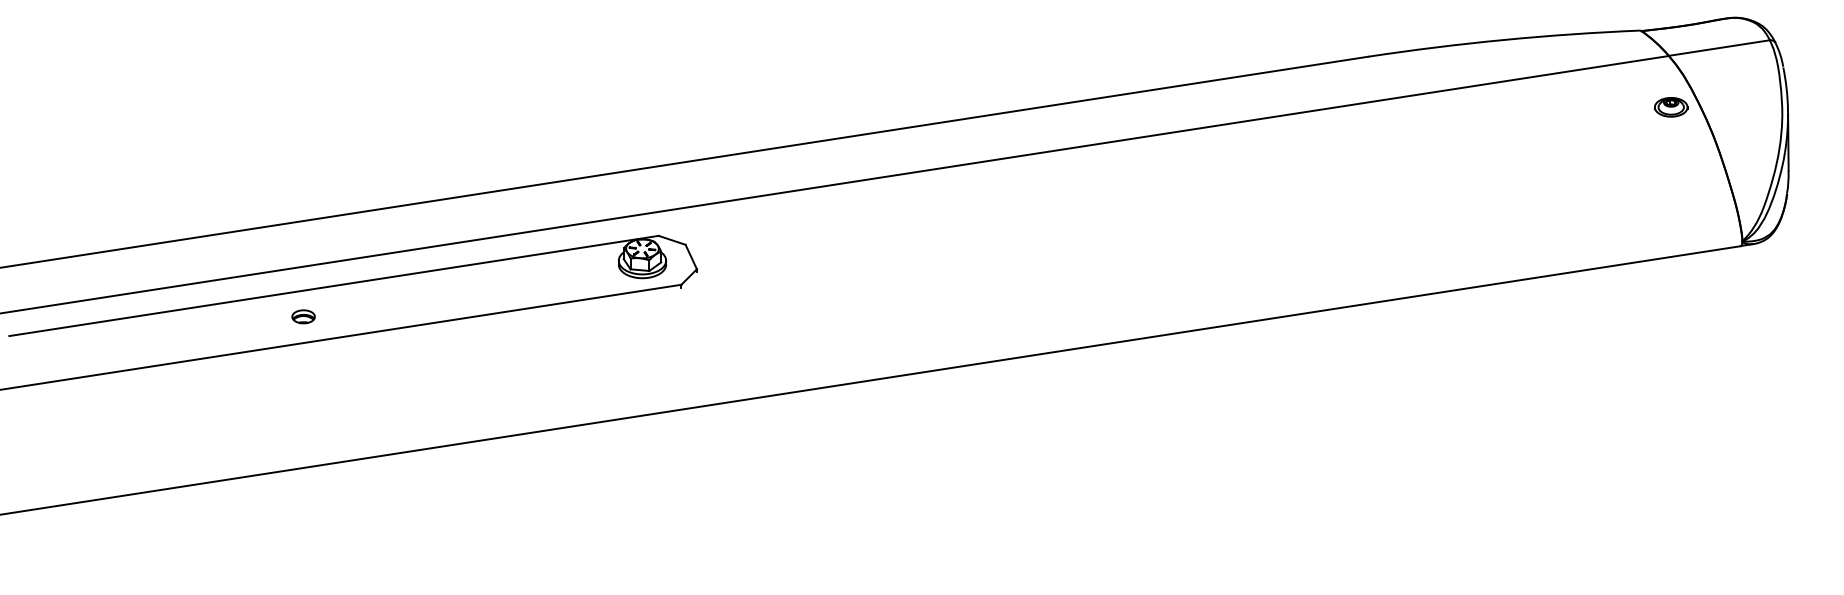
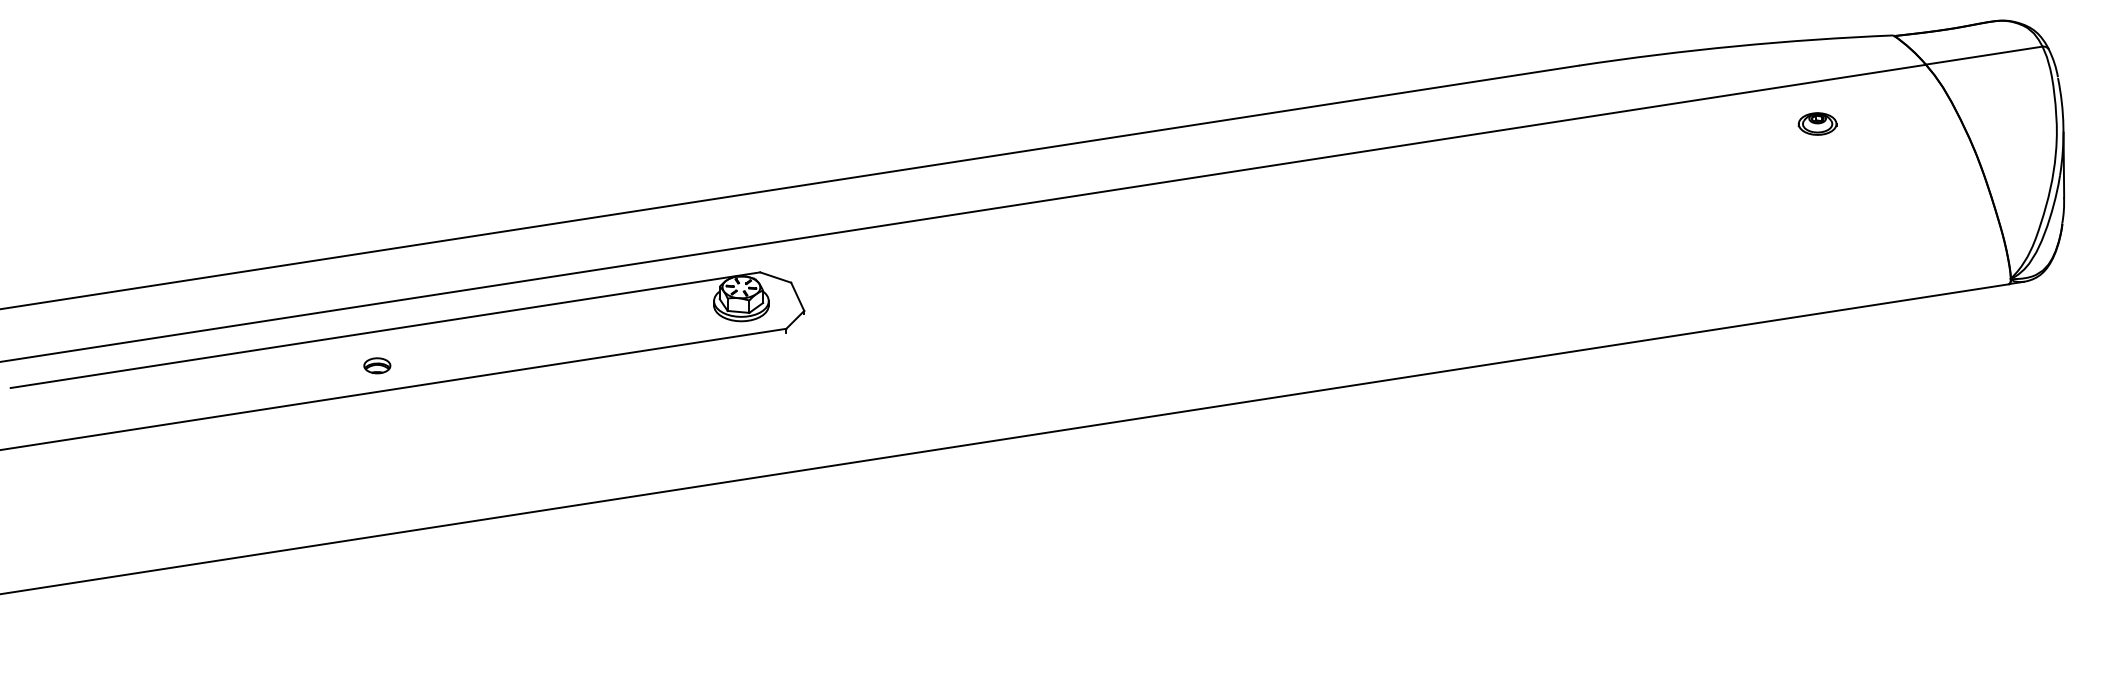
part: (1671, 106) -> (1817, 123), moved
part: (303, 316) -> (377, 365), moved

